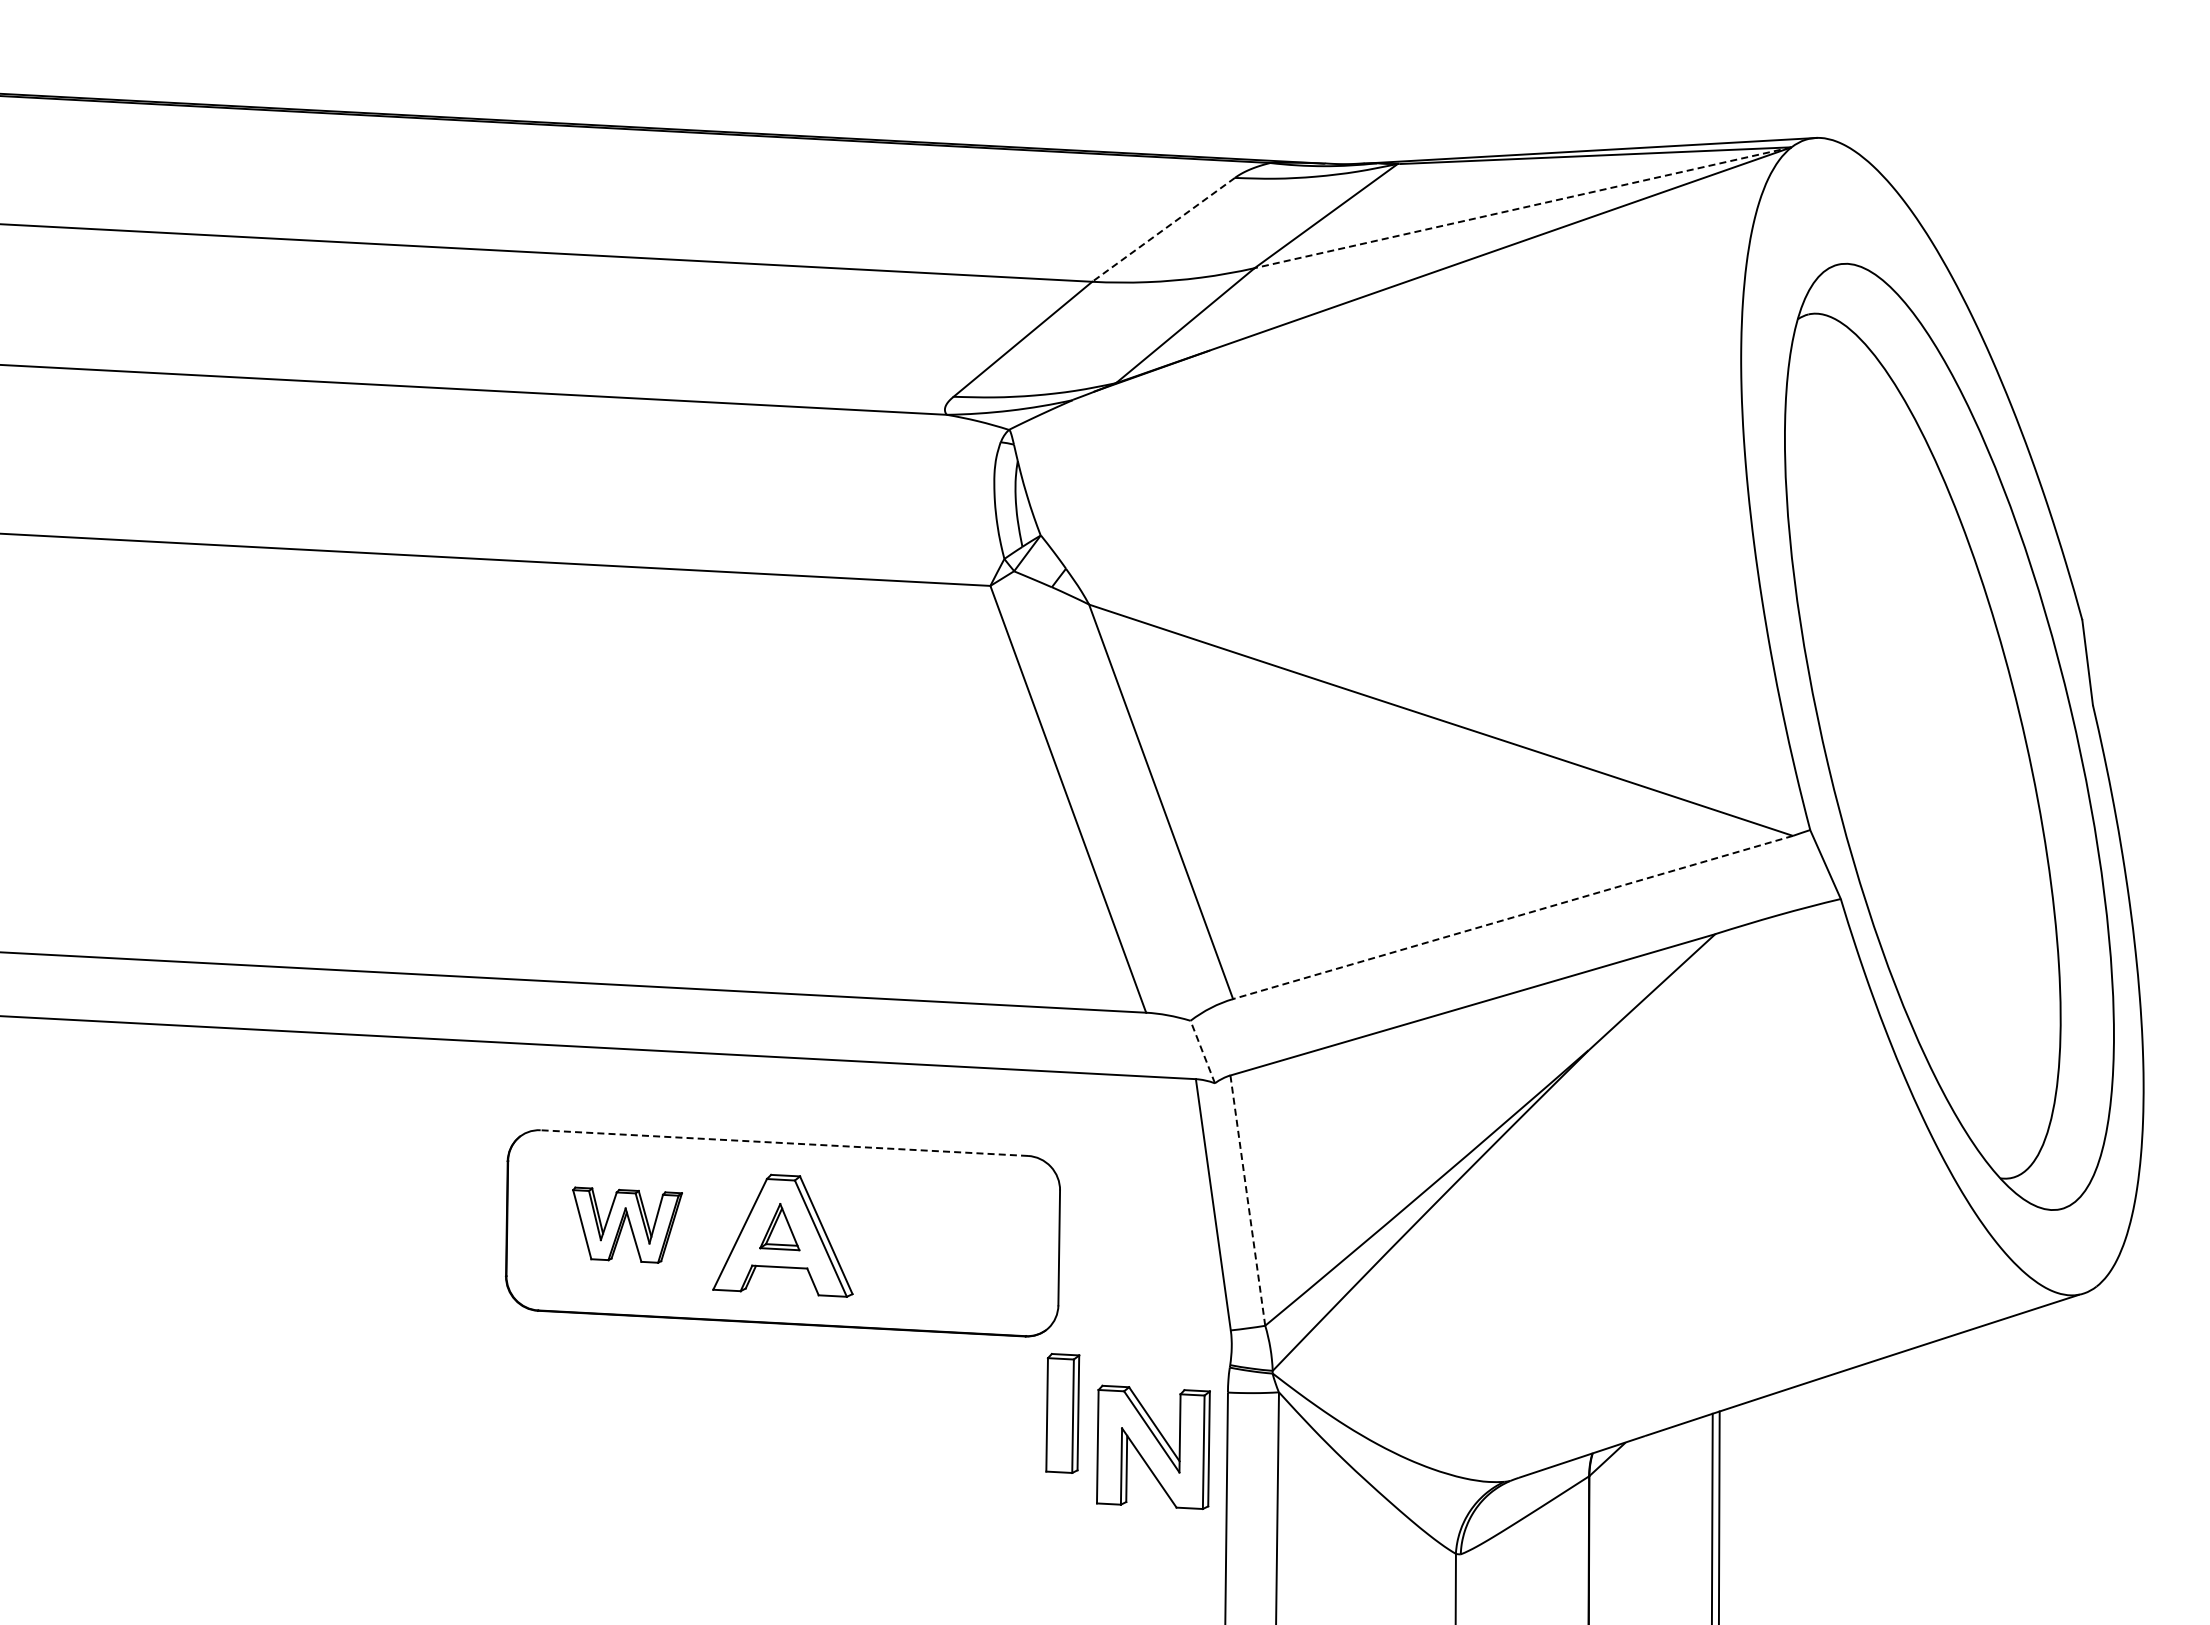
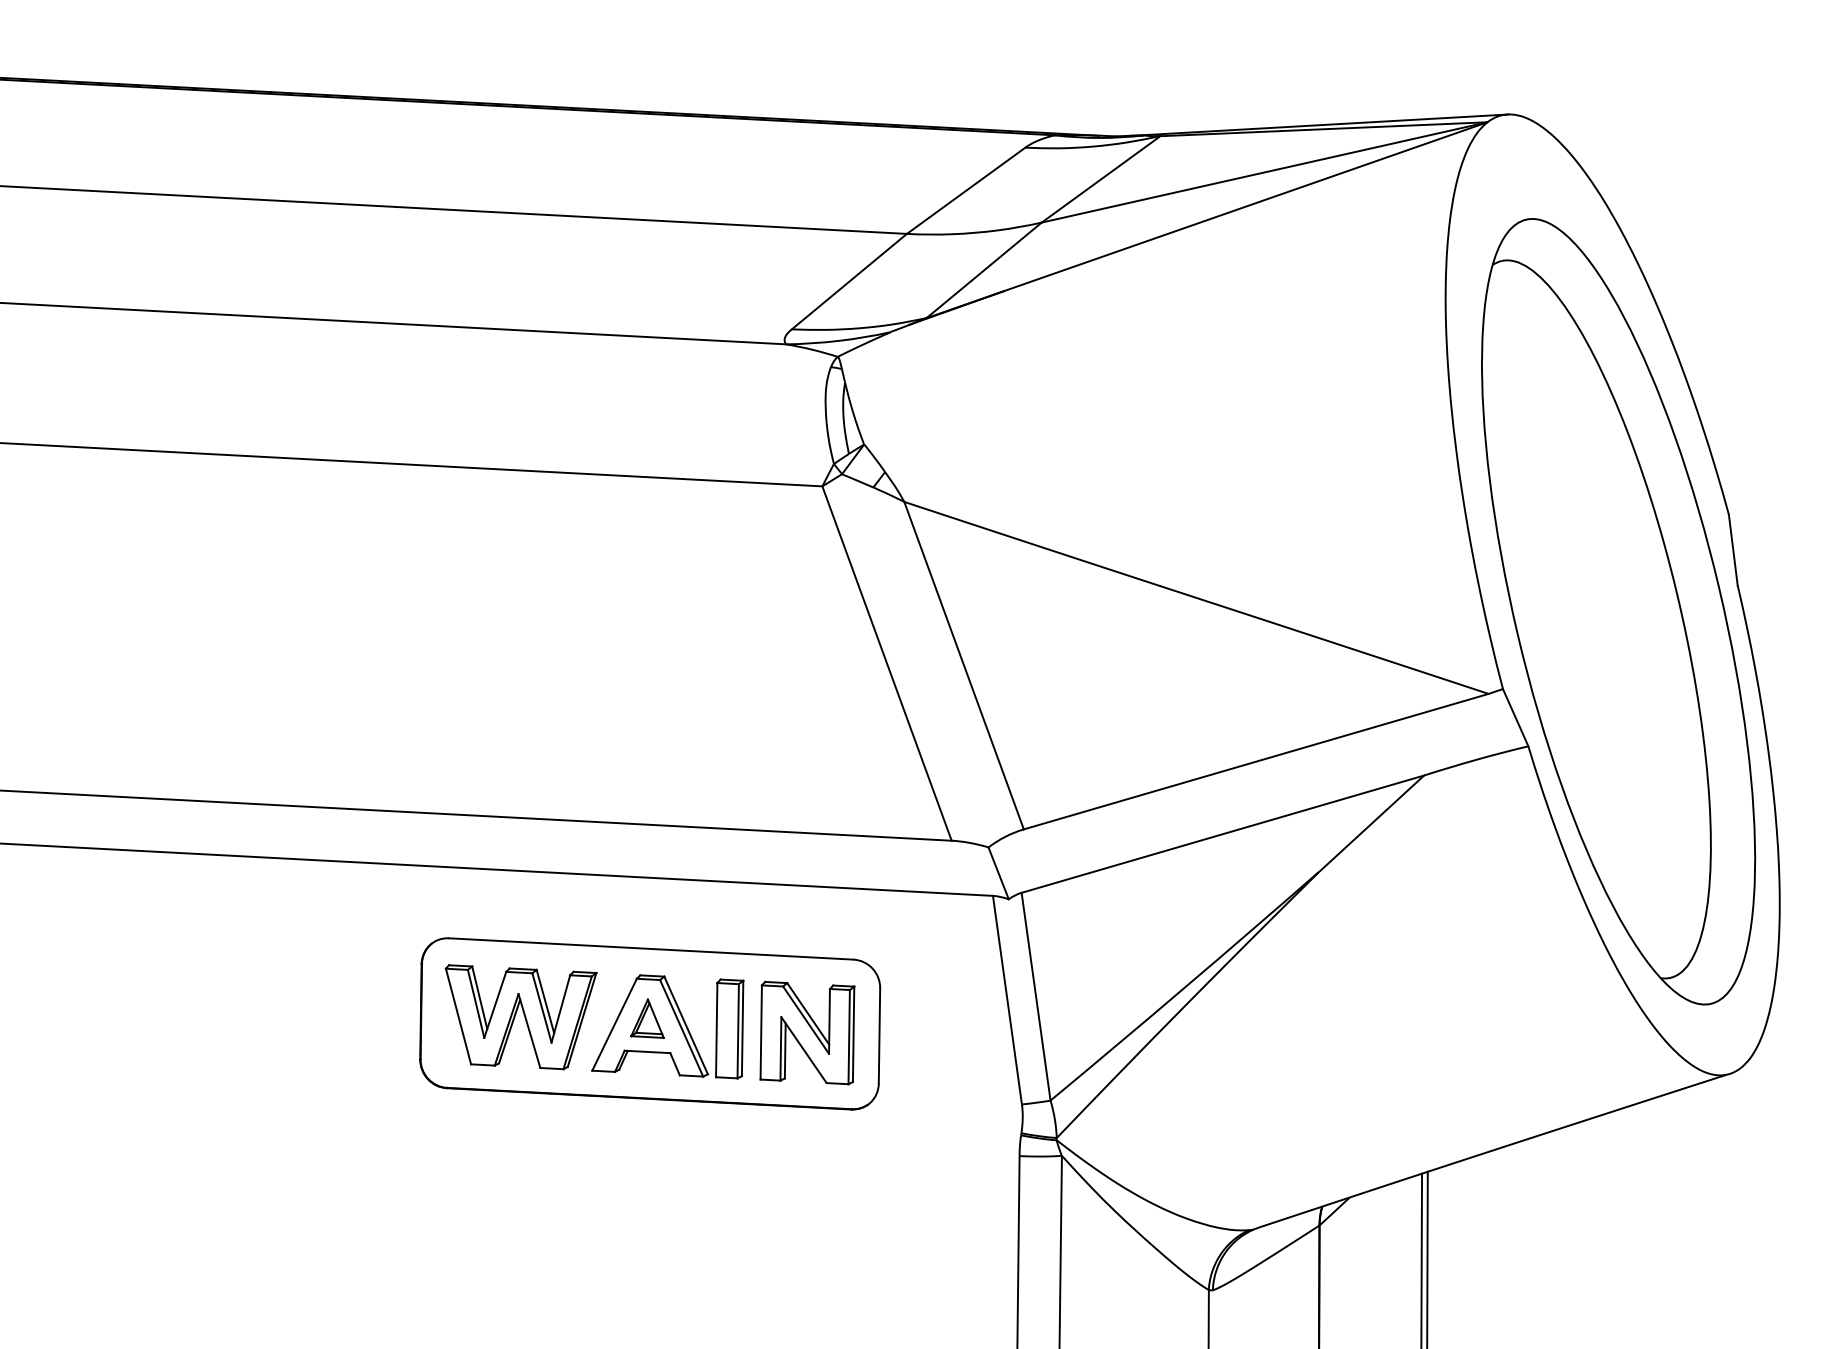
line: (1522, 207) -> (1264, 172), dashed -> solid
line: (1163, 230) -> (966, 191), dashed -> solid
line: (1513, 917) -> (1256, 761), dashed -> solid
line: (1202, 1052) -> (998, 873), dashed -> solid
line: (783, 1143) -> (650, 949), dashed -> solid
line: (1247, 1200) -> (1035, 996), dashed -> solid
part: (627, 1224) -> (521, 1016), size x1.67
part: (1062, 1413) -> (729, 1028), moved
part: (1153, 1446) -> (807, 1032), moved

